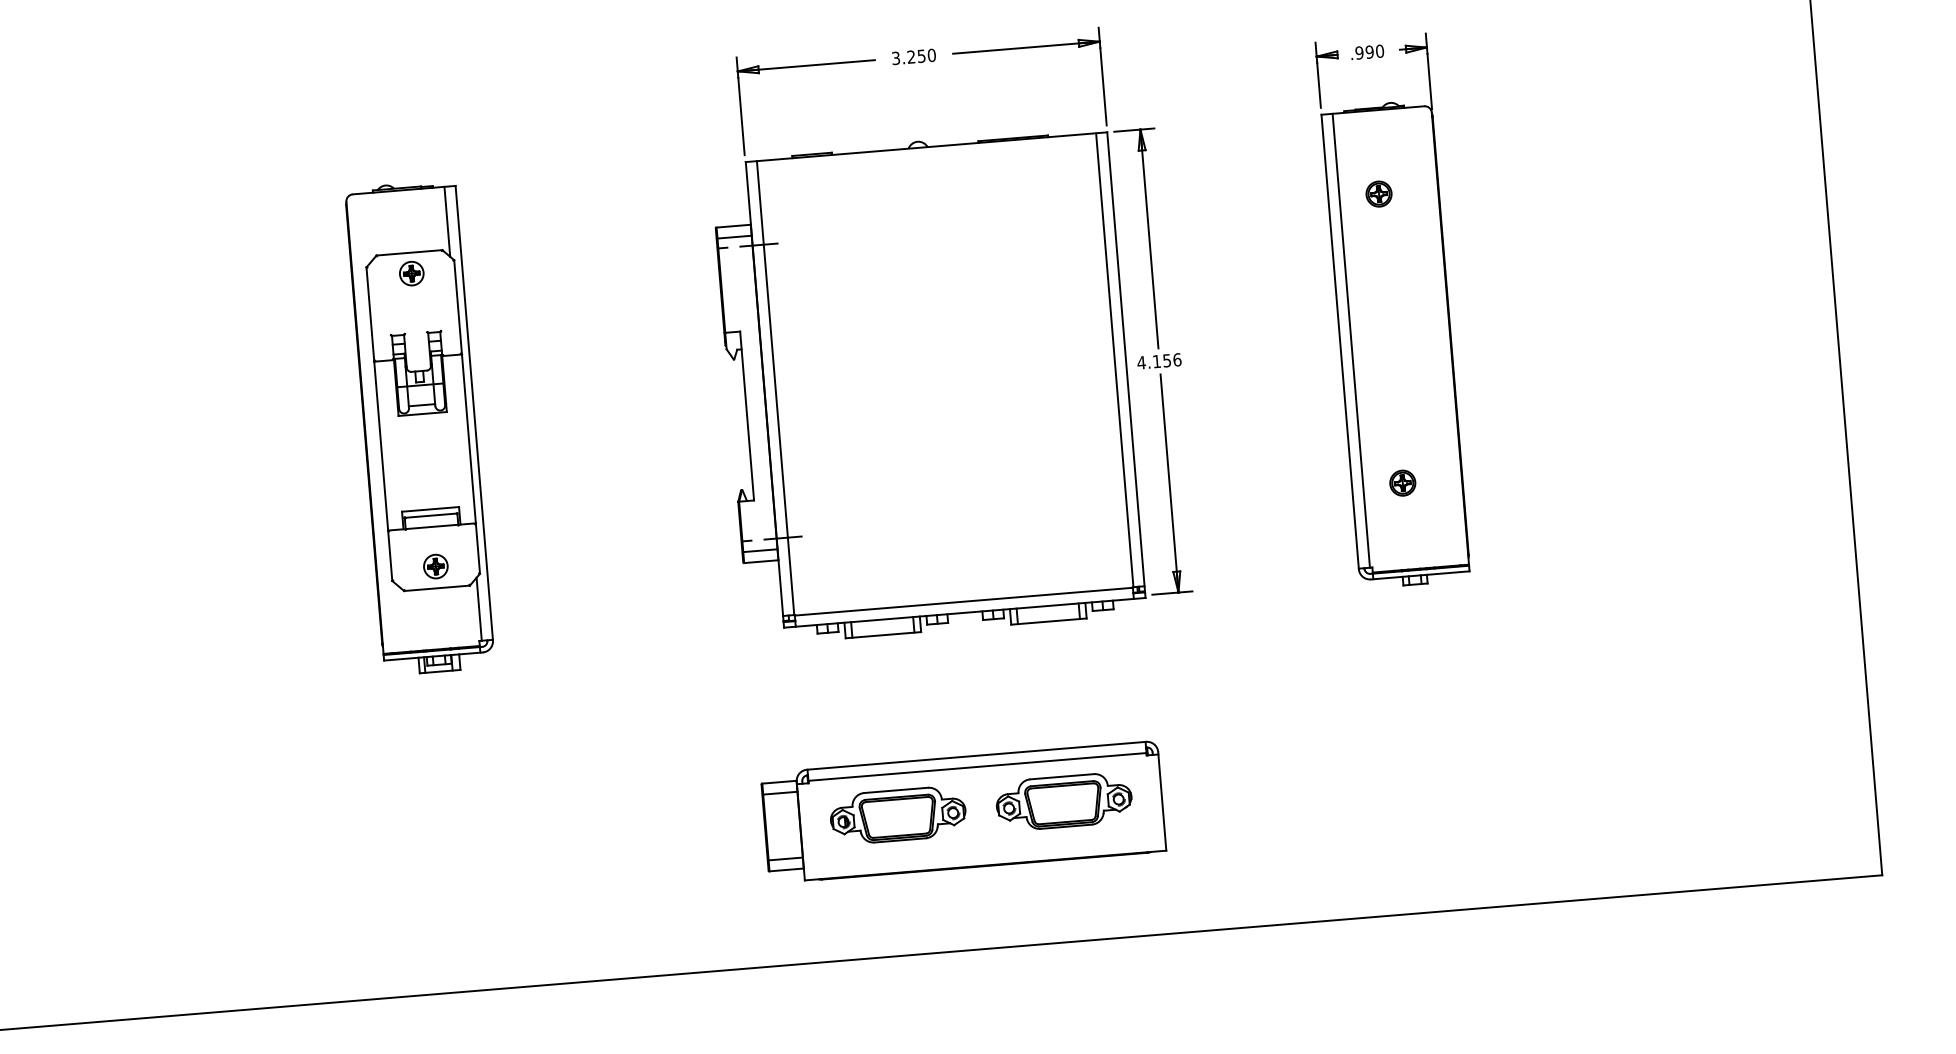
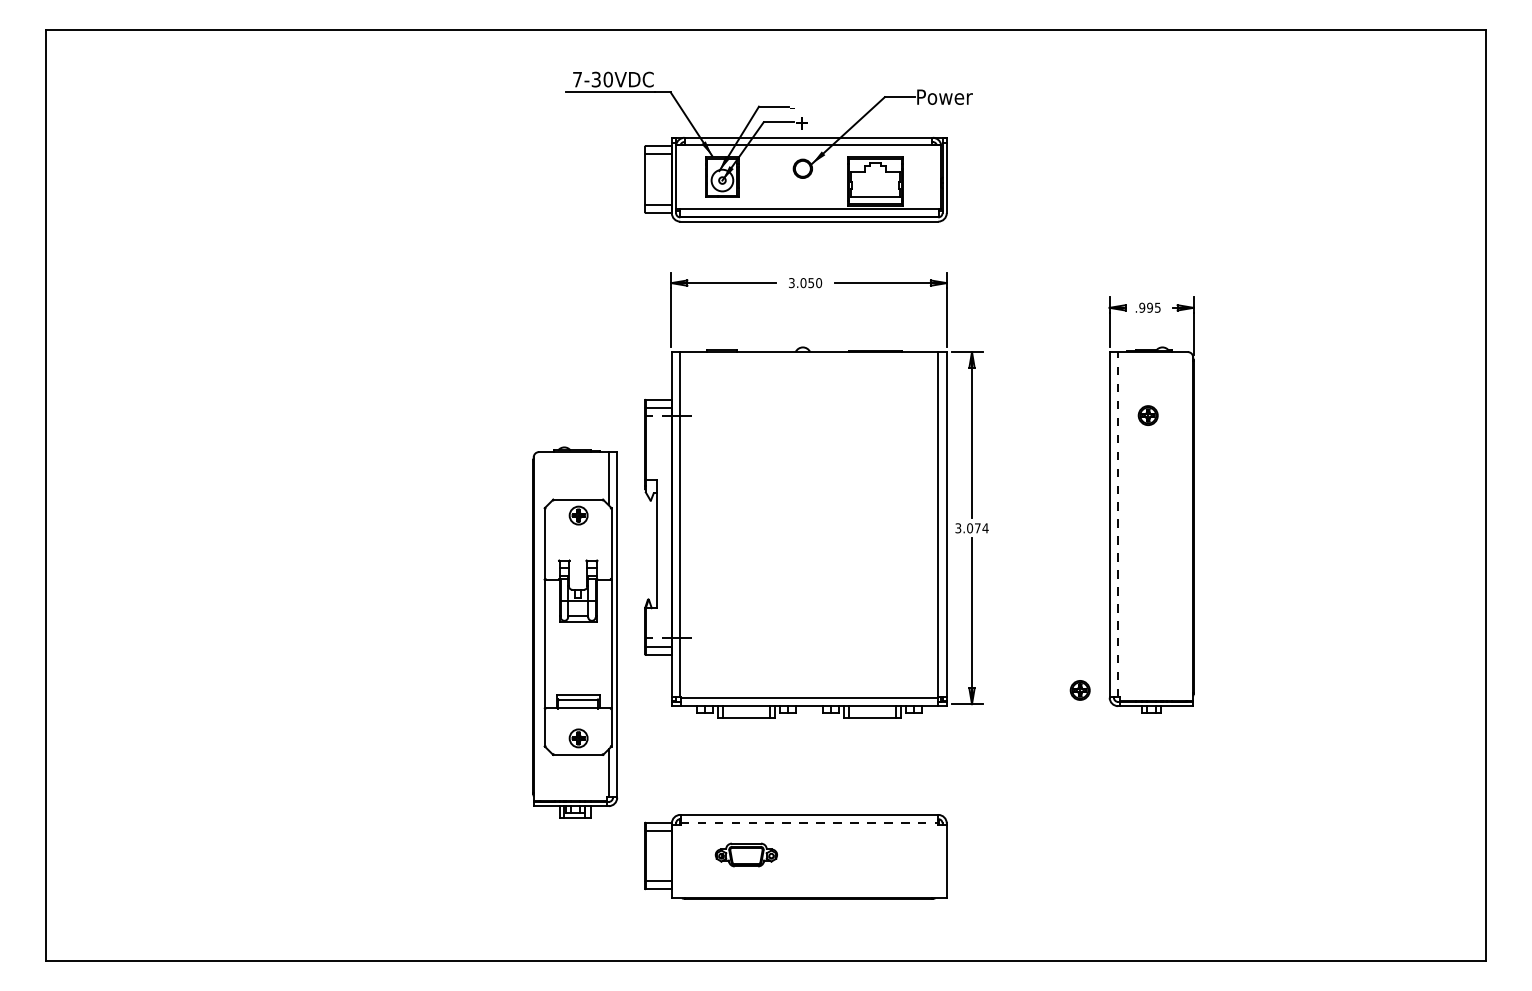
text: (1379, 50) -> (1157, 307), .990 -> .995
text: (911, 57) -> (803, 283), 3.250 -> 3.050
line: (1351, 340) -> (1118, 524), solid -> dashed
text: (1158, 361) -> (971, 528), 4.156 -> 3.074
part: (418, 427) -> (574, 632), moved
part: (1401, 483) -> (1079, 690), moved
line: (977, 767) -> (809, 823), solid -> dashed
part: (1063, 801) -> (872, 854), removed
part: (898, 814) -> (746, 854), size x0.6

